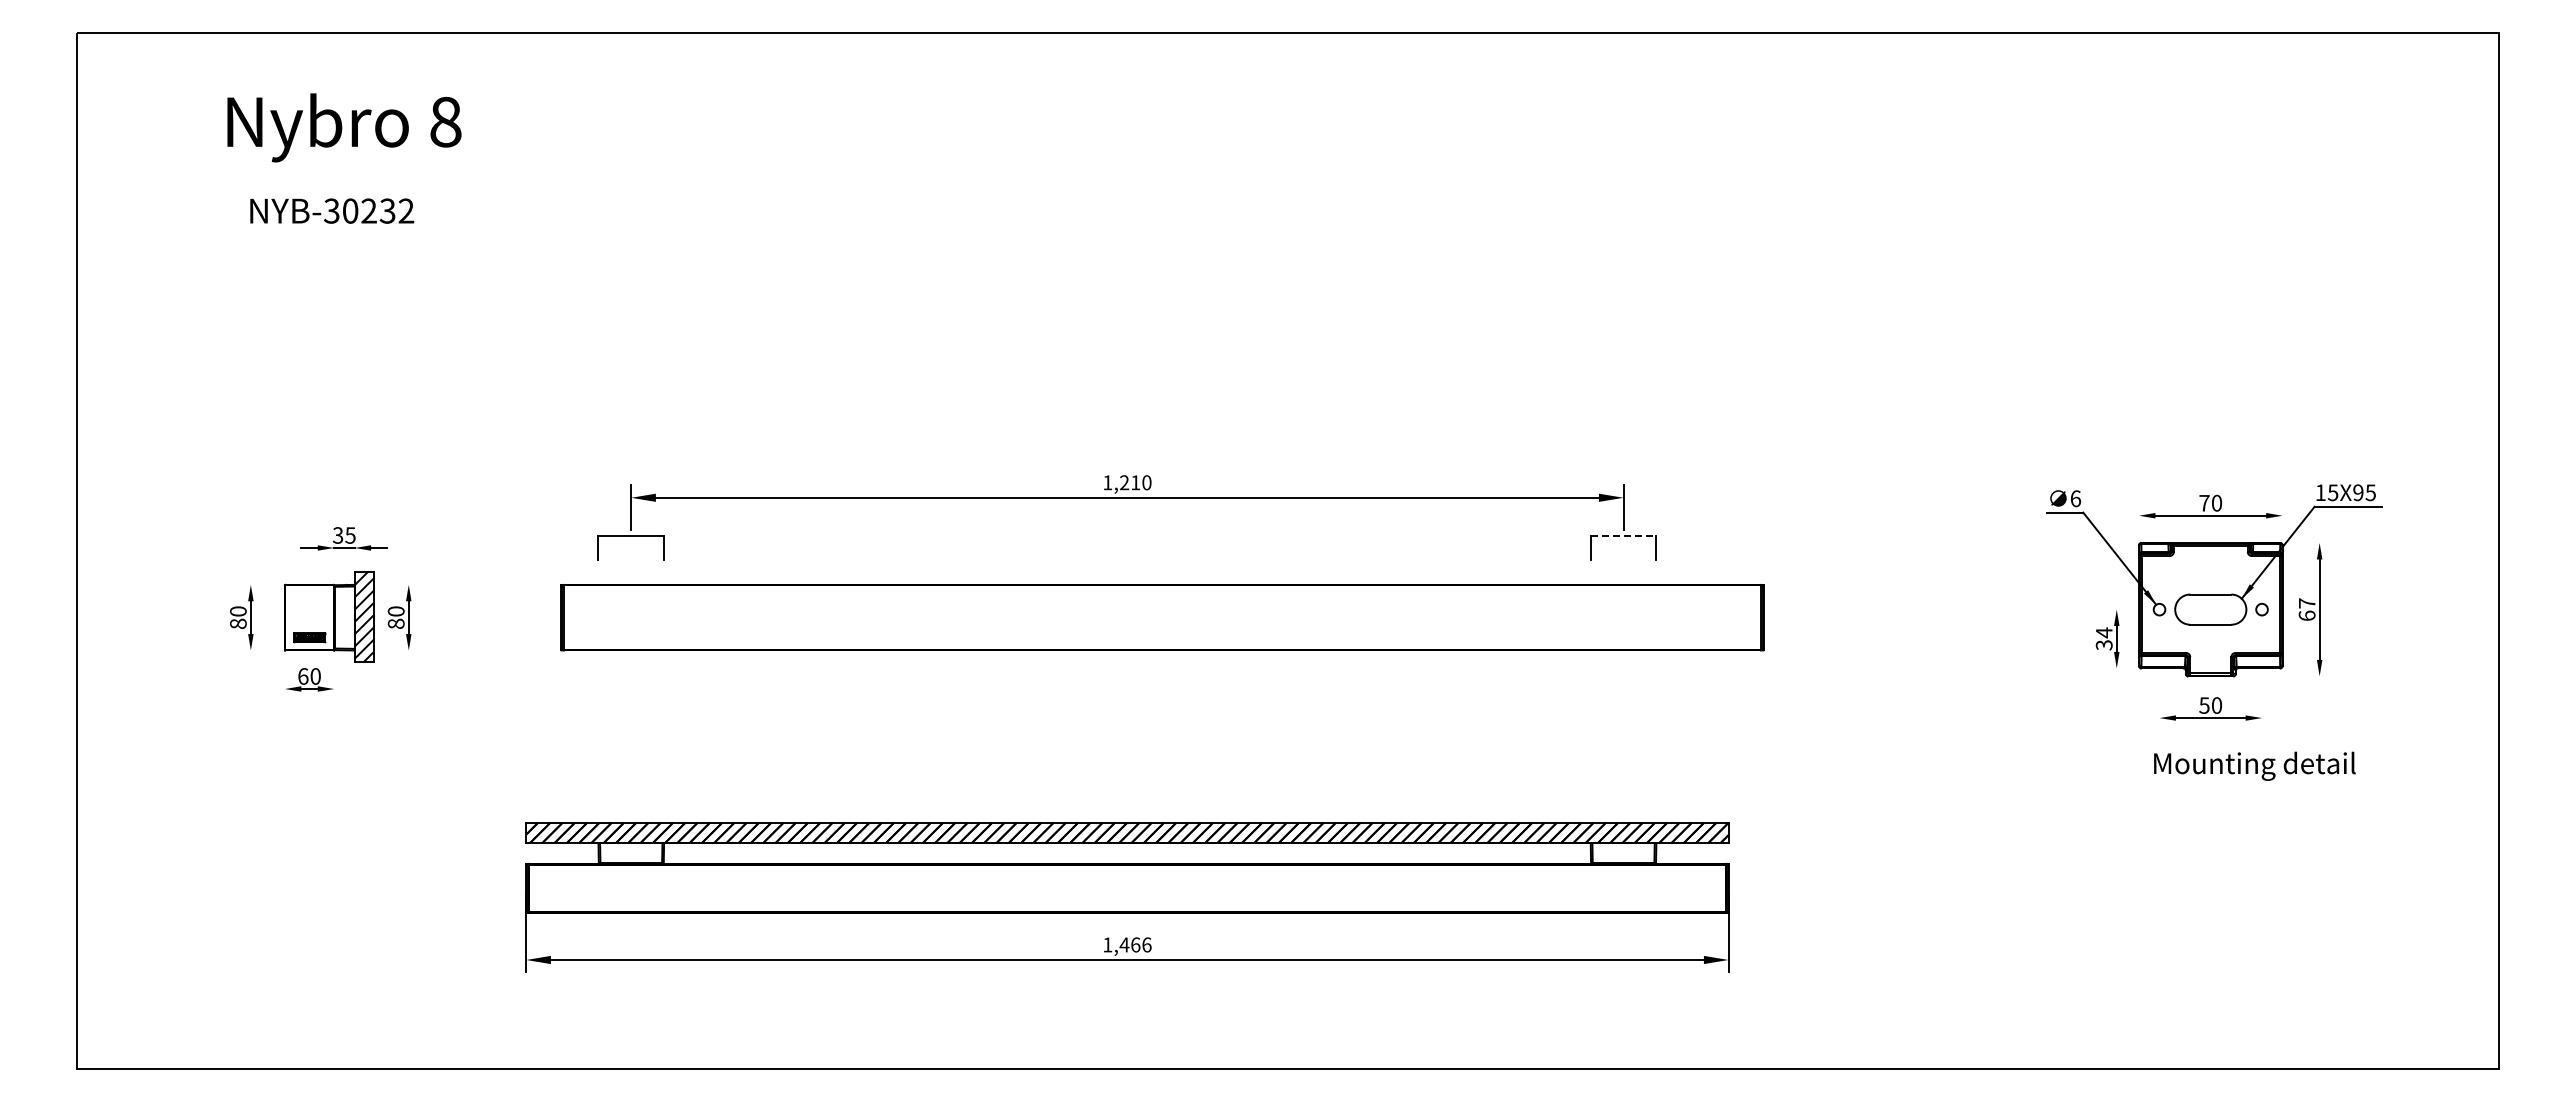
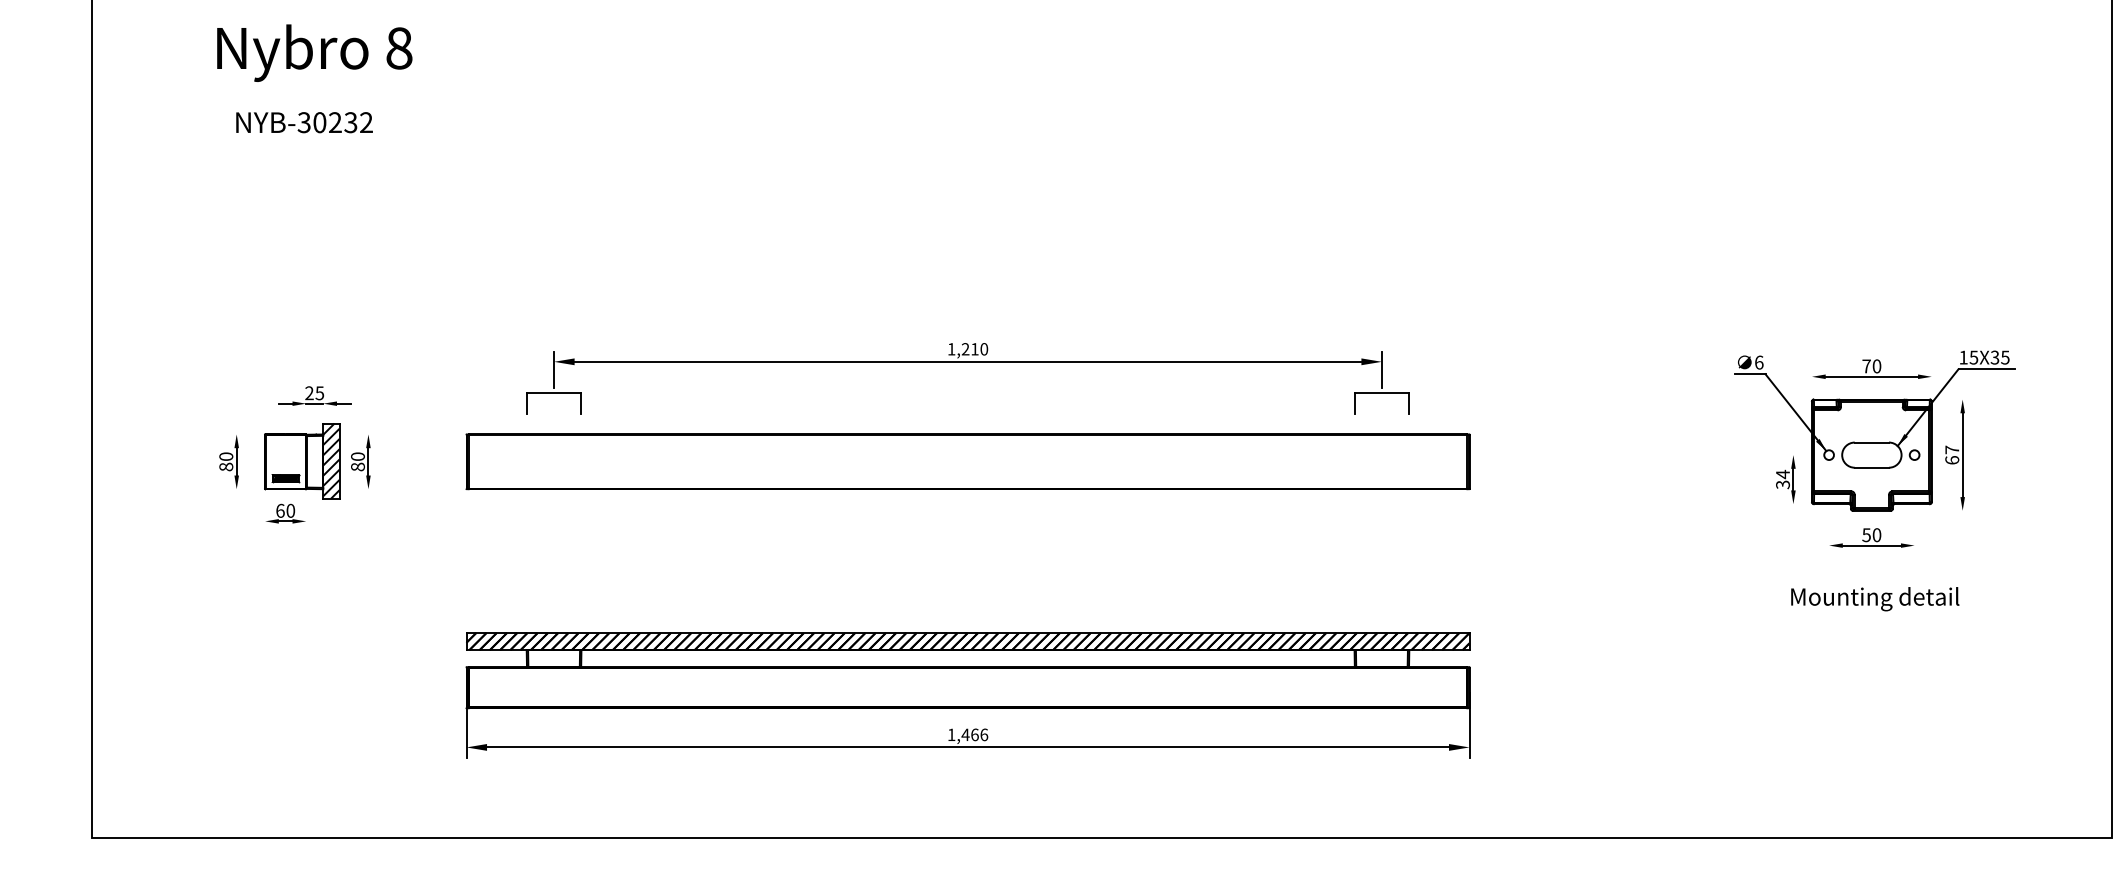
text: (2358, 492) -> (1995, 357), 15X95 -> 15X35
text: (337, 535) -> (308, 393), 35 -> 25
line: (1623, 535) -> (1381, 393), dashed -> solid
part: (1162, 617) -> (968, 461), moved
text: (2254, 765) -> (1874, 598), moved

